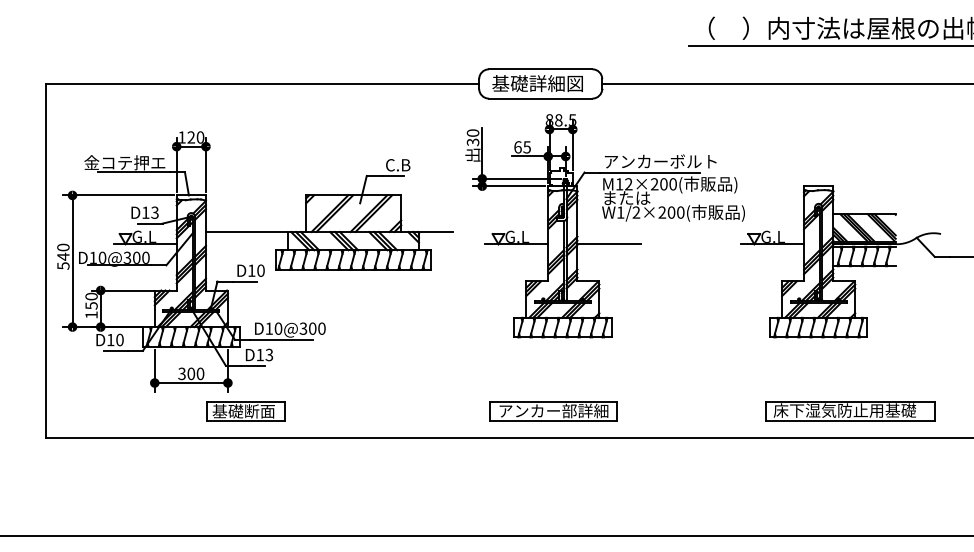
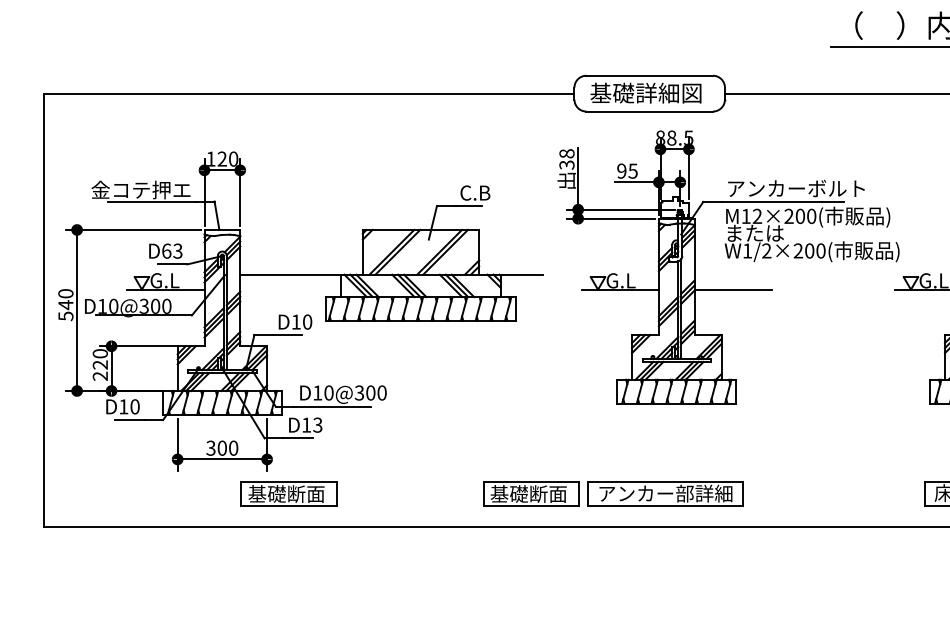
text: (472, 132) -> (566, 153), 30 -> 38
text: (517, 147) -> (621, 171), 65 -> 95
text: (145, 212) -> (166, 250), D13 -> D63
text: (91, 310) -> (100, 370), 150 -> 220
part: (443, 411) -> (530, 494), added

